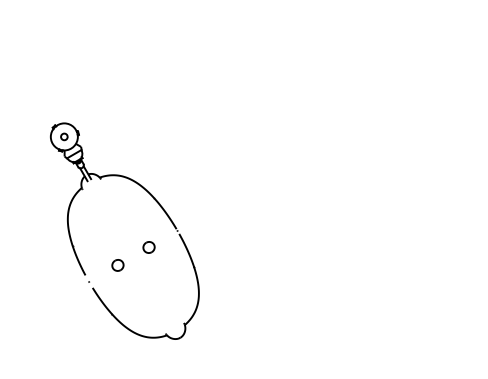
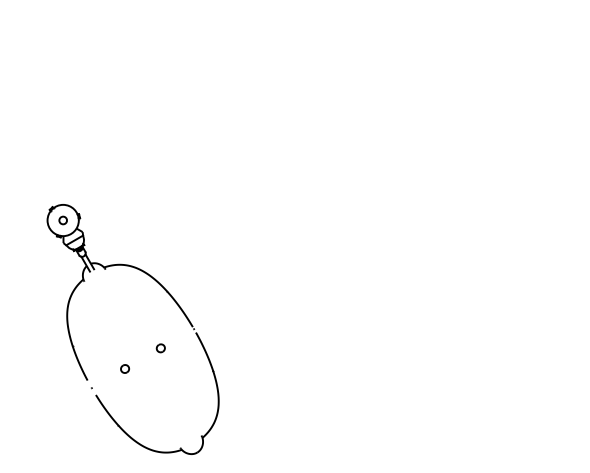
part: (148, 247) -> (160, 348), size x0.62
part: (117, 264) -> (124, 368), size x0.62

